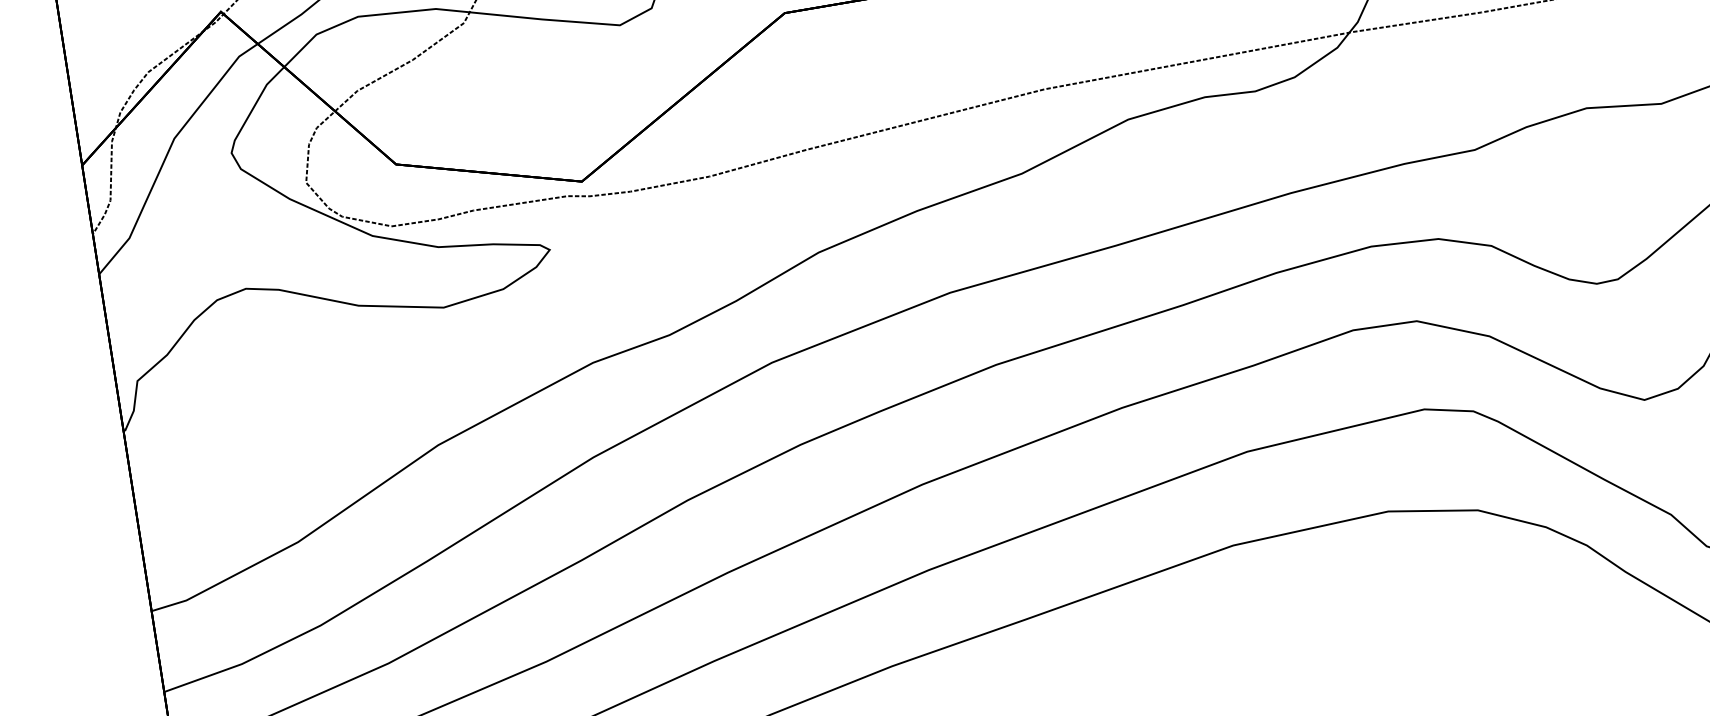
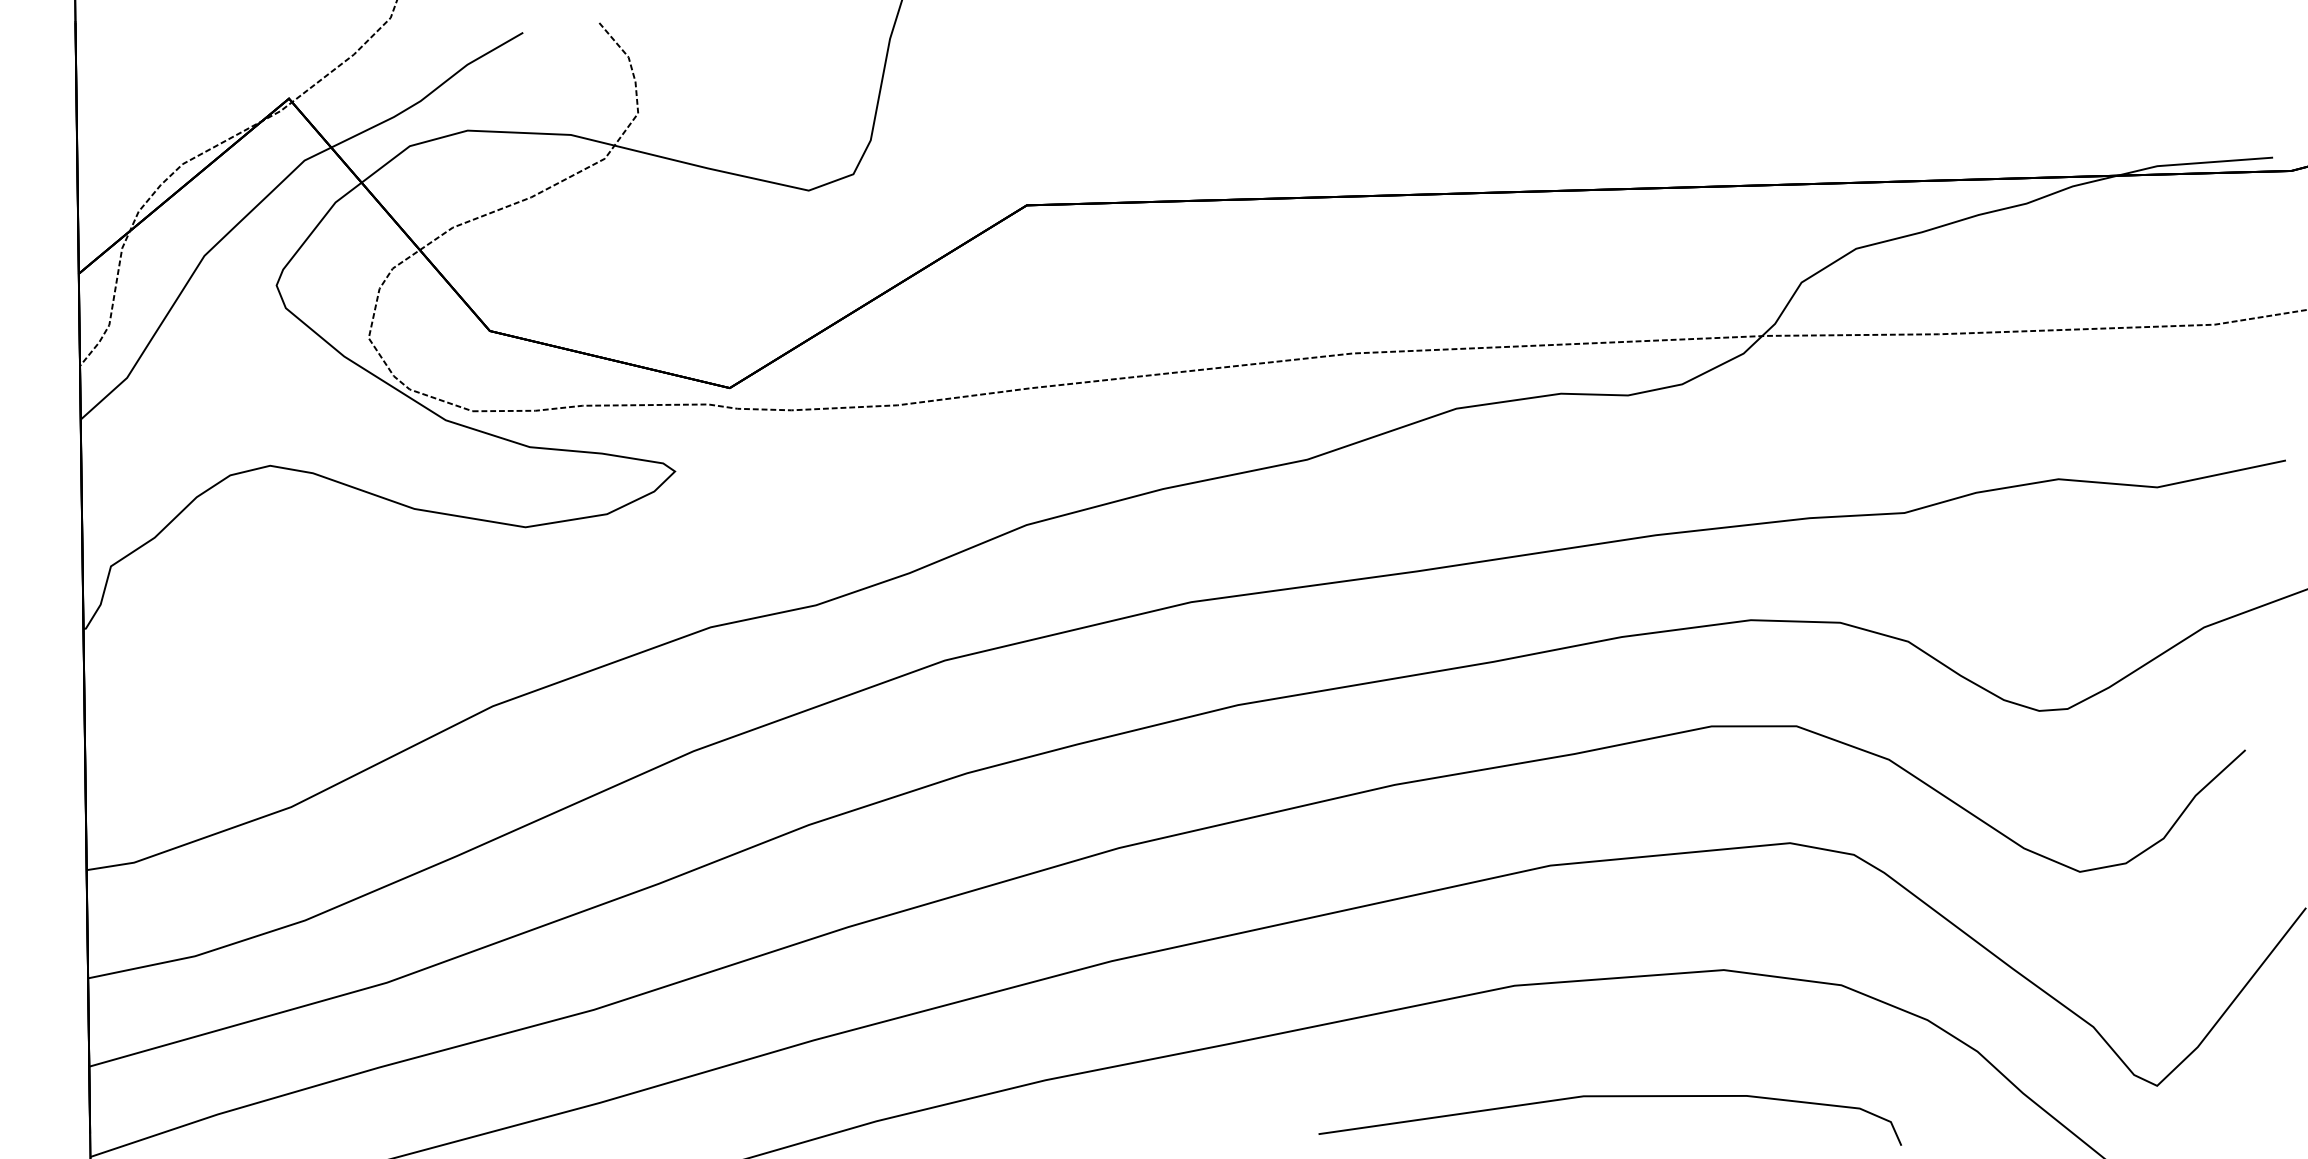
part: (1316, 618) -> (1610, 1097), added

